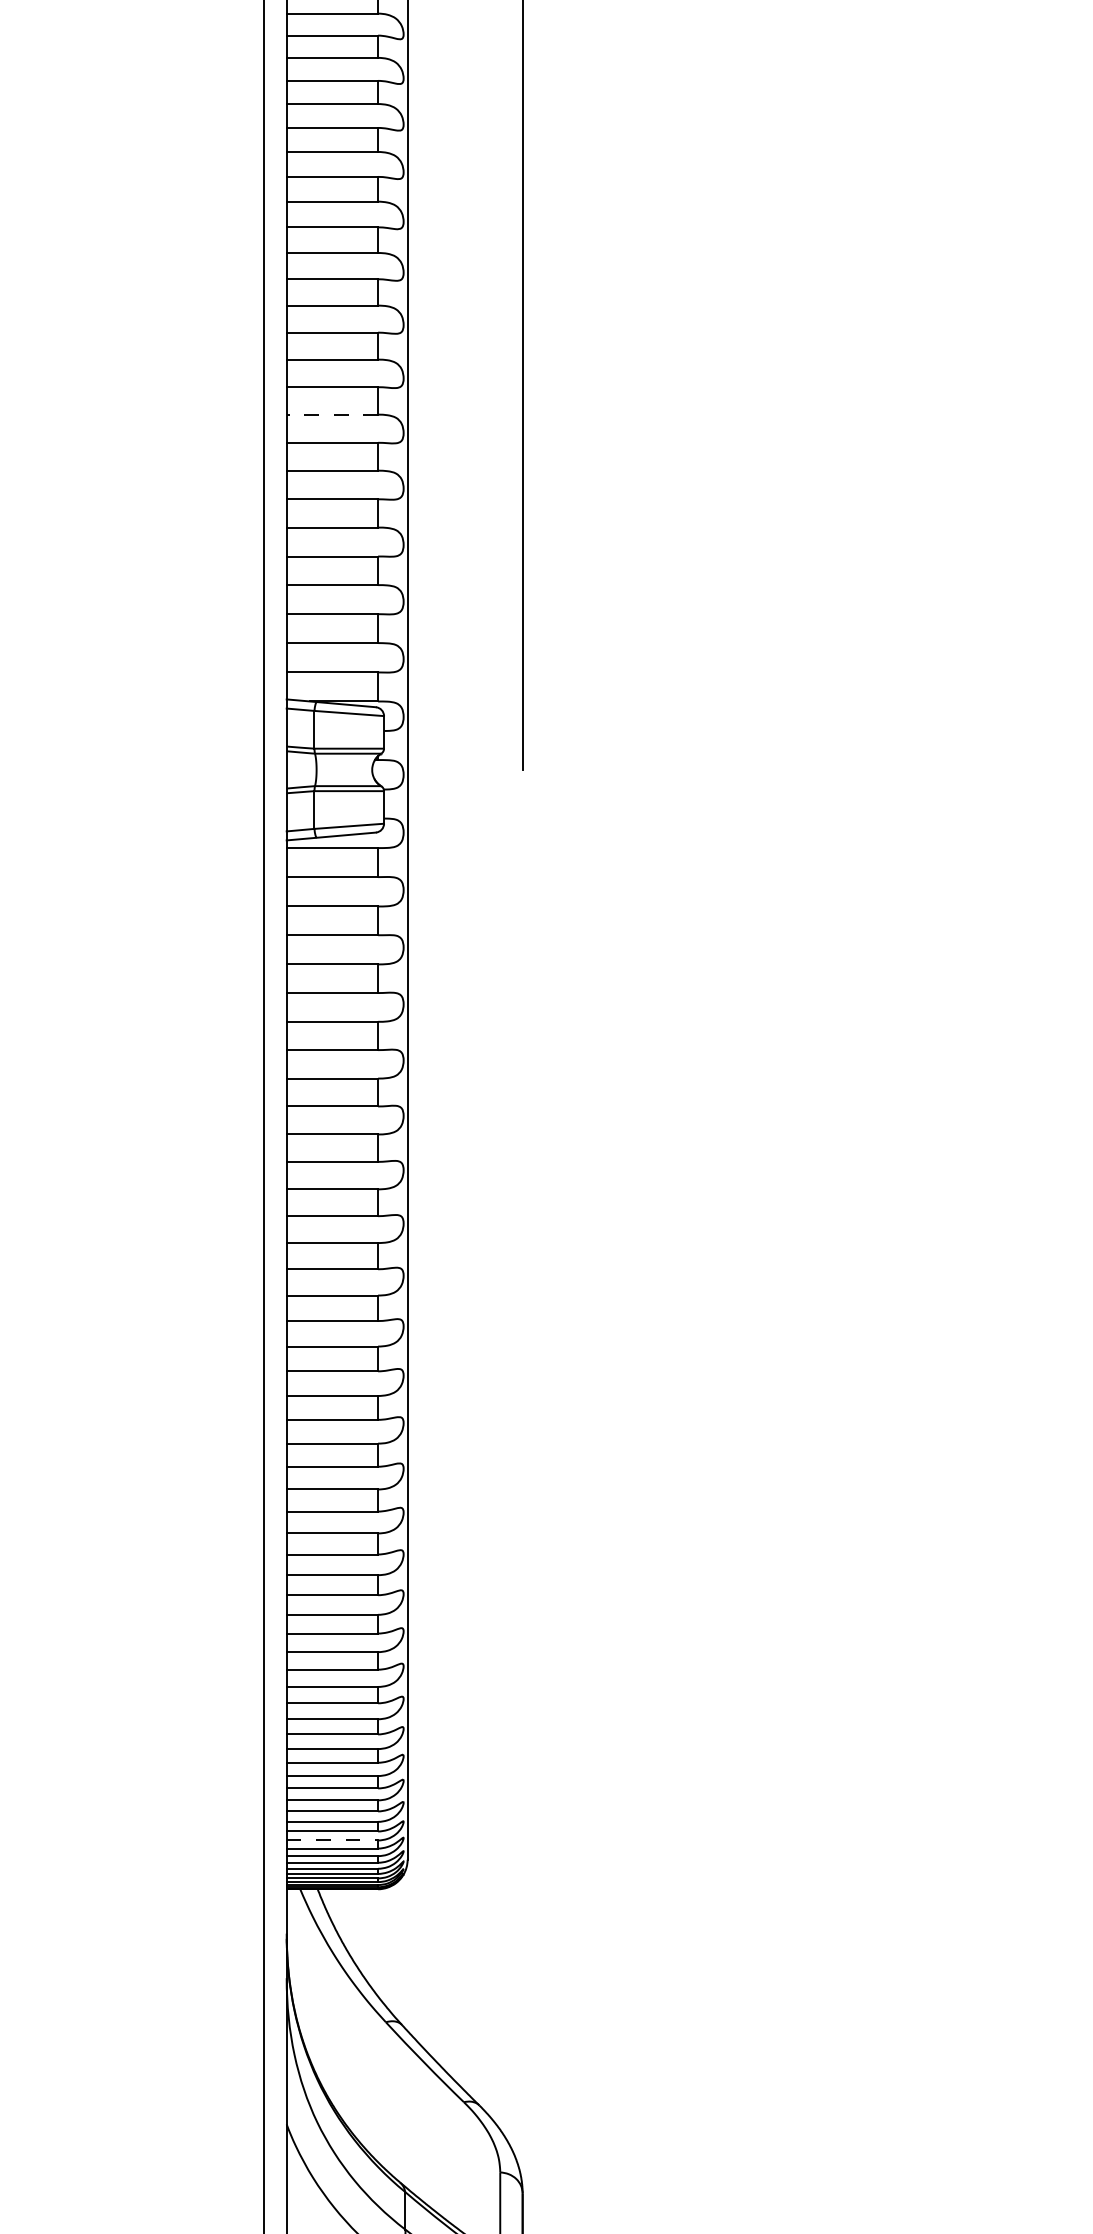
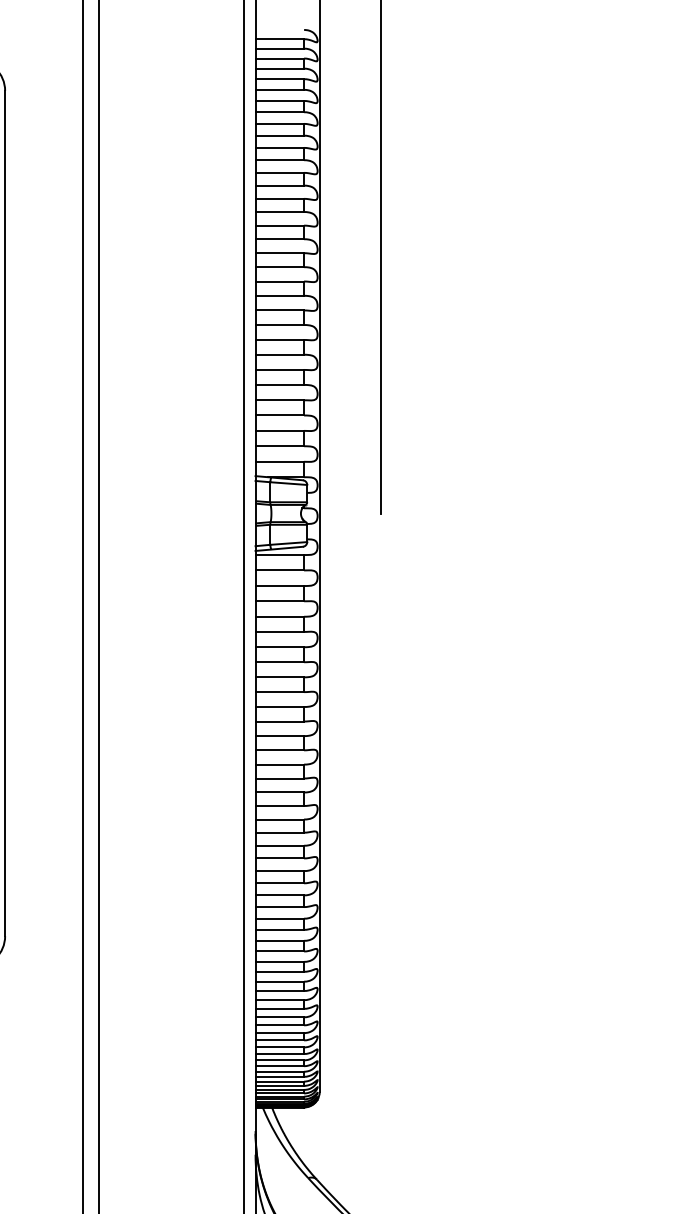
line: (331, 415) -> (279, 325), dashed -> solid
line: (333, 1840) -> (280, 1081), dashed -> solid

